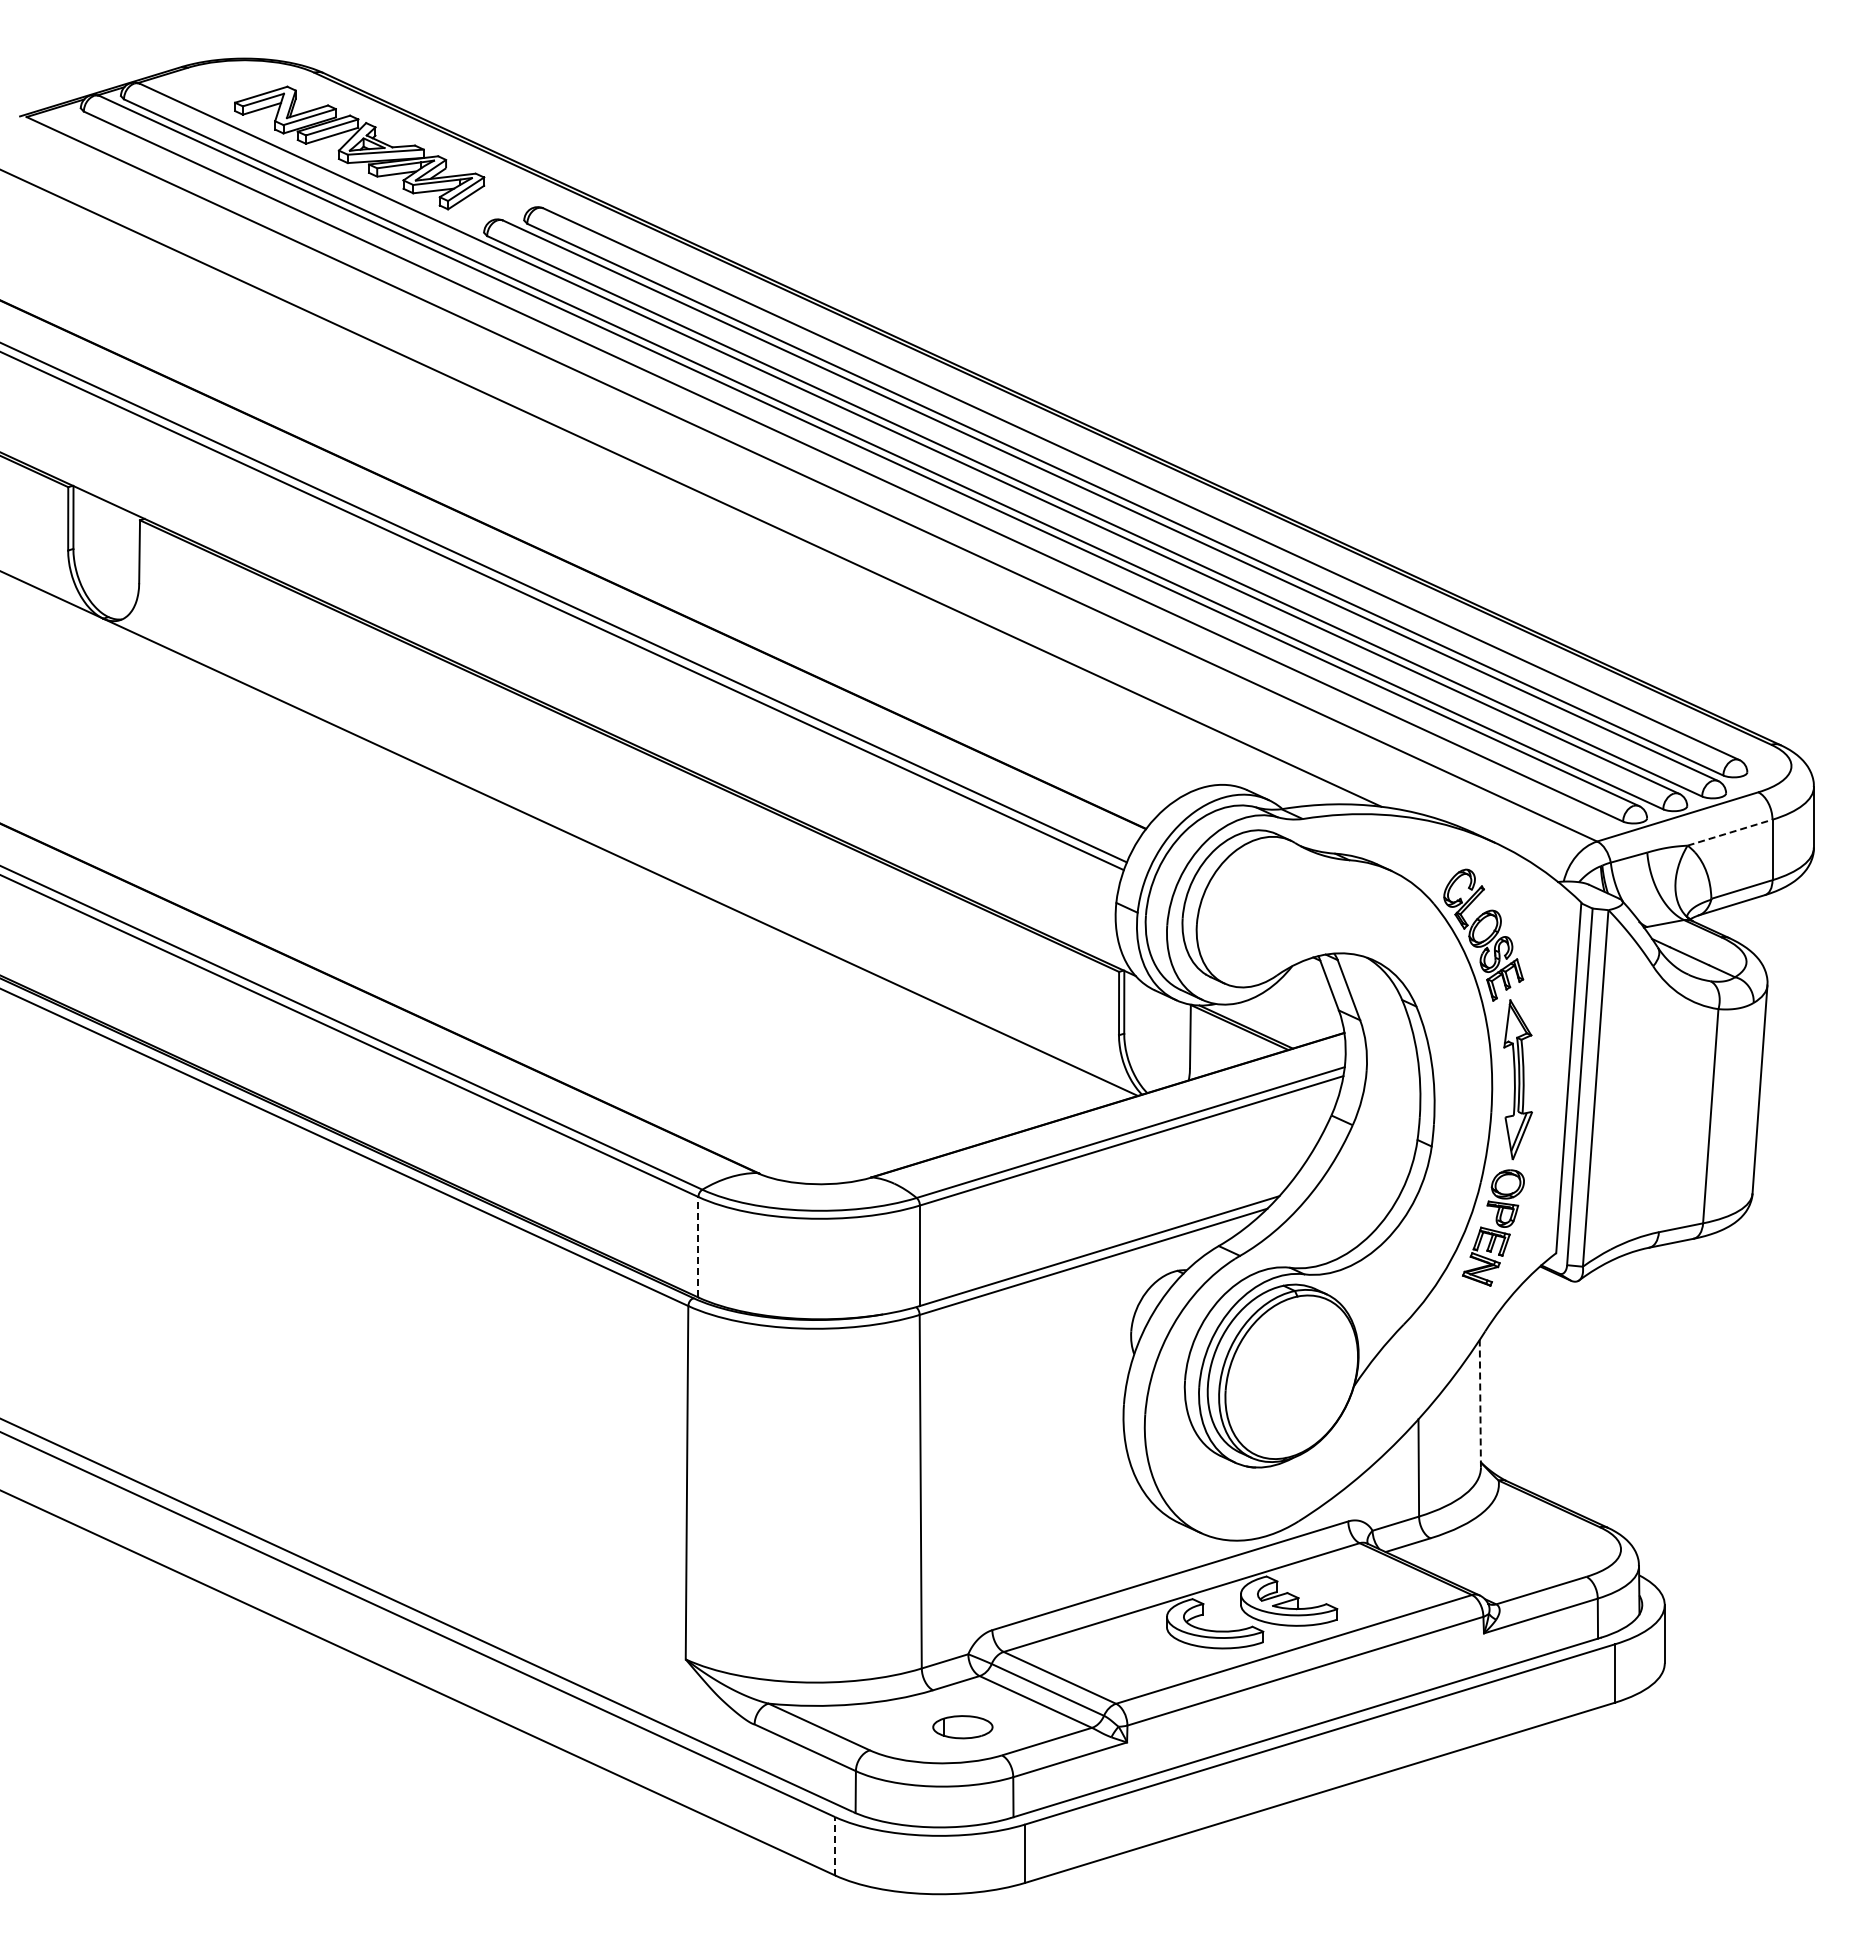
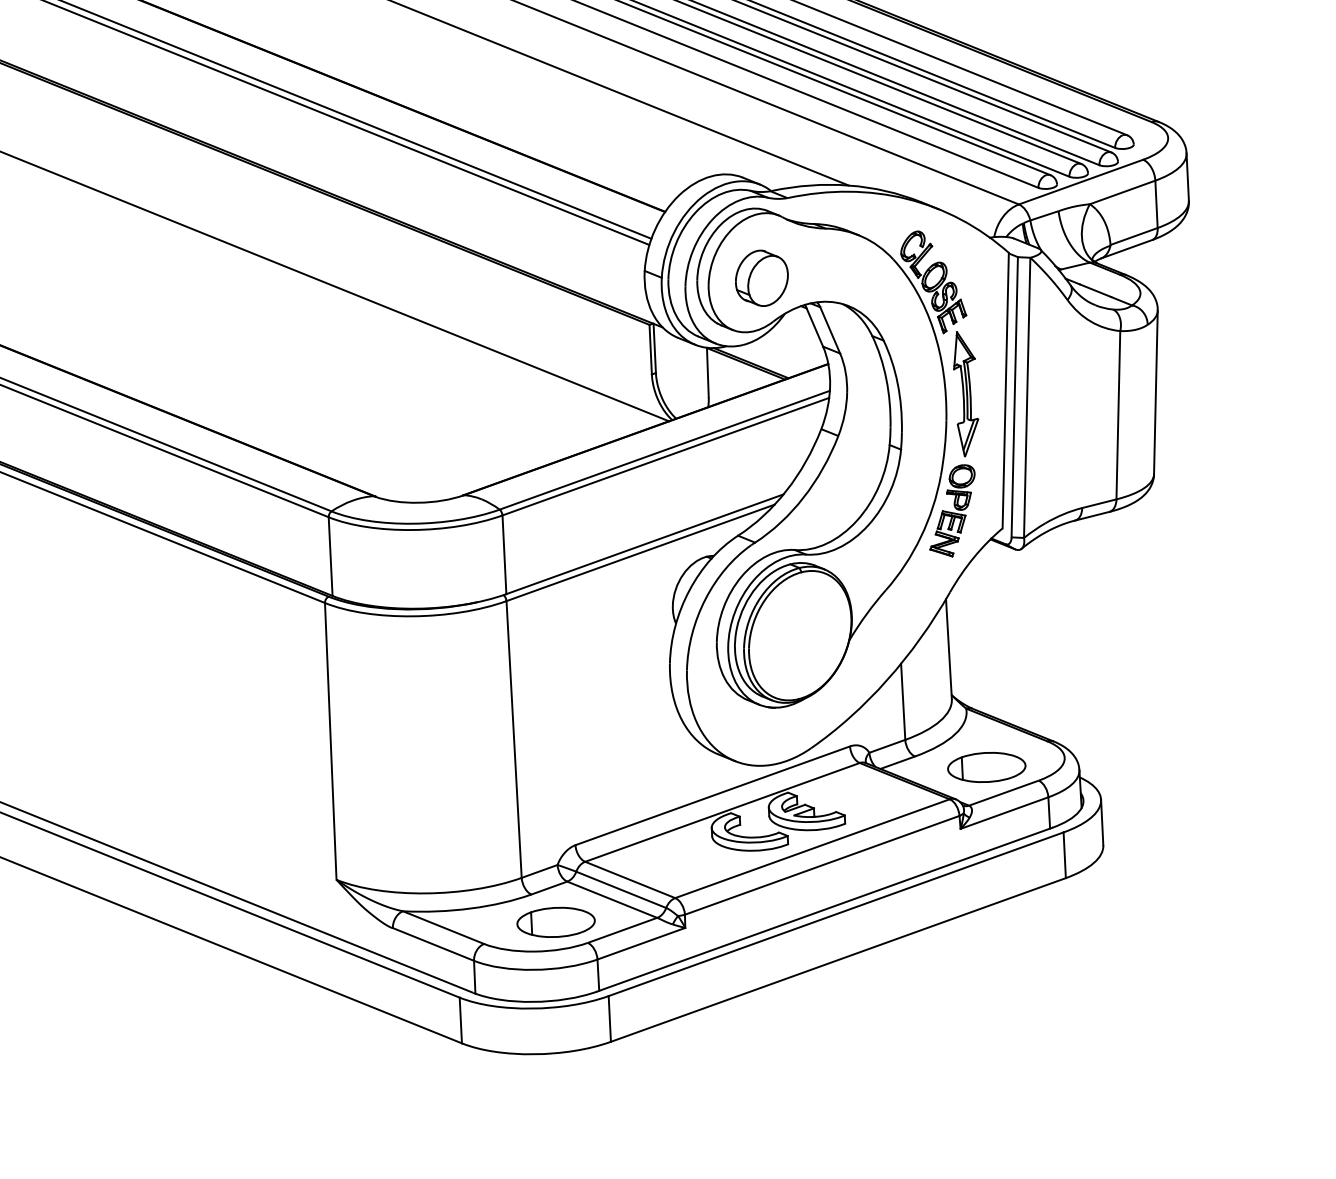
line: (1730, 832) -> (1122, 192), dashed -> solid
part: (1264, 919) -> (761, 278), added
line: (698, 1246) -> (330, 556), dashed -> solid
line: (1480, 1403) -> (949, 648), dashed -> solid
part: (1520, 1556) -> (986, 767), added
part: (962, 1726) -> (555, 921), size x1.67
line: (835, 1845) -> (460, 1019), dashed -> solid

